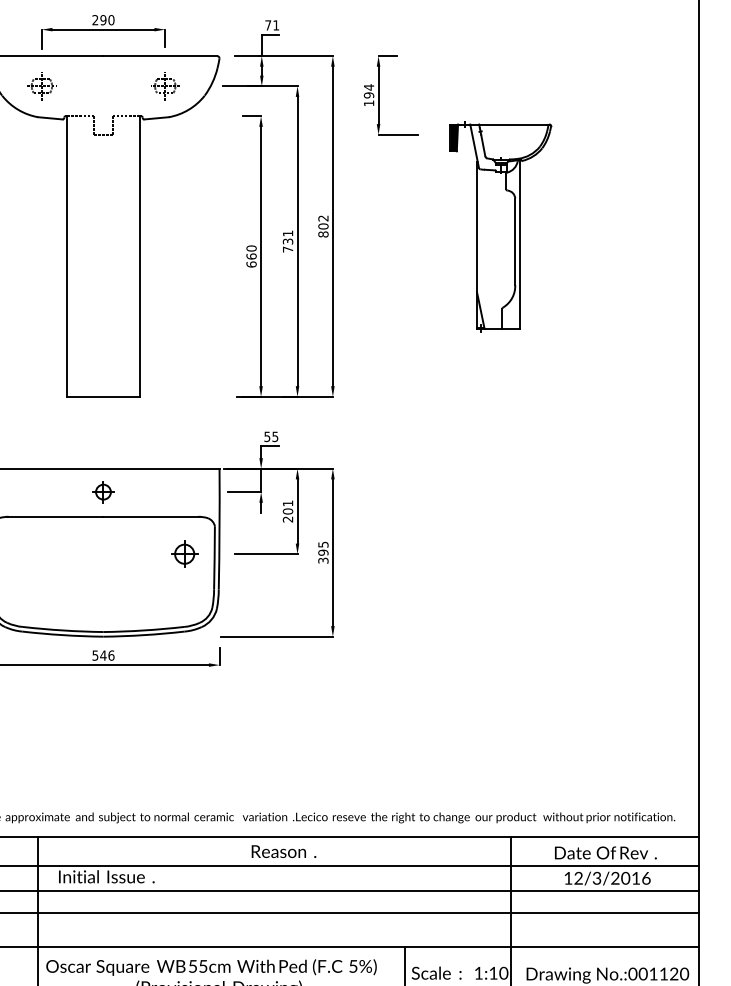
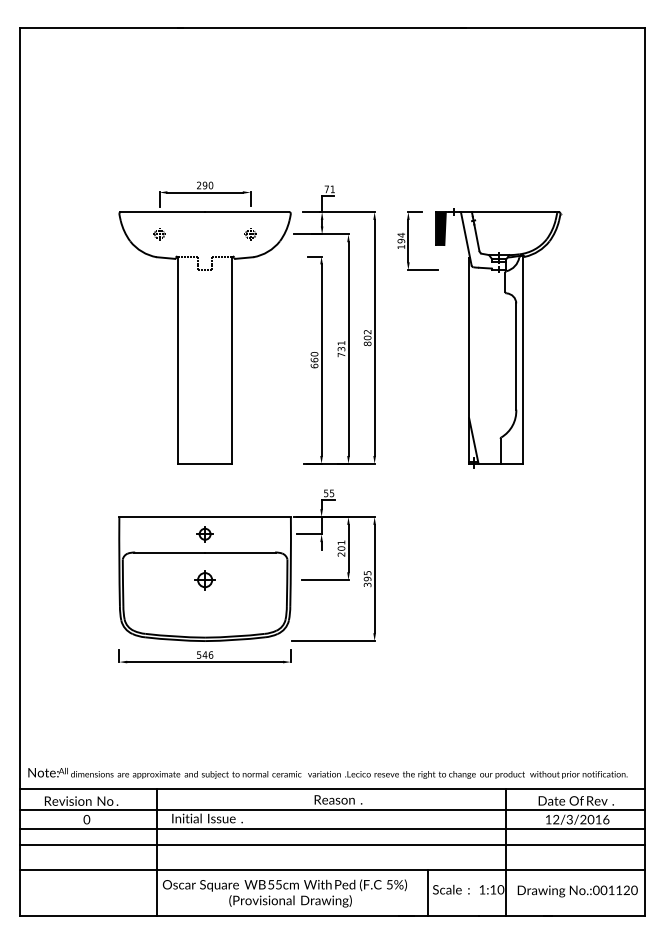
part: (41, 86) -> (159, 234), size x0.62
part: (164, 86) -> (250, 234), size x0.62
part: (500, 227) -> (498, 338), size x1.67
part: (183, 554) -> (204, 580), moved

